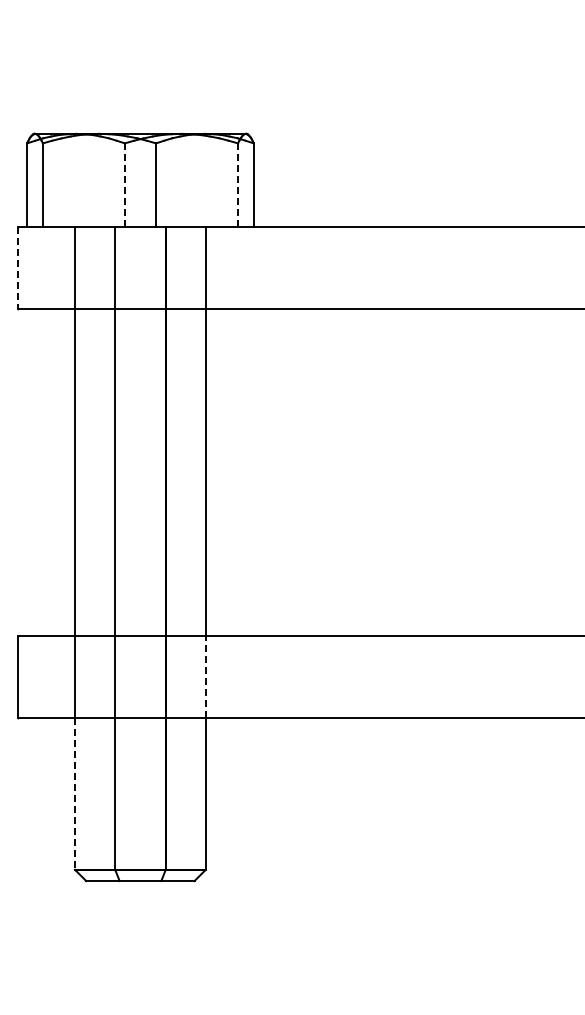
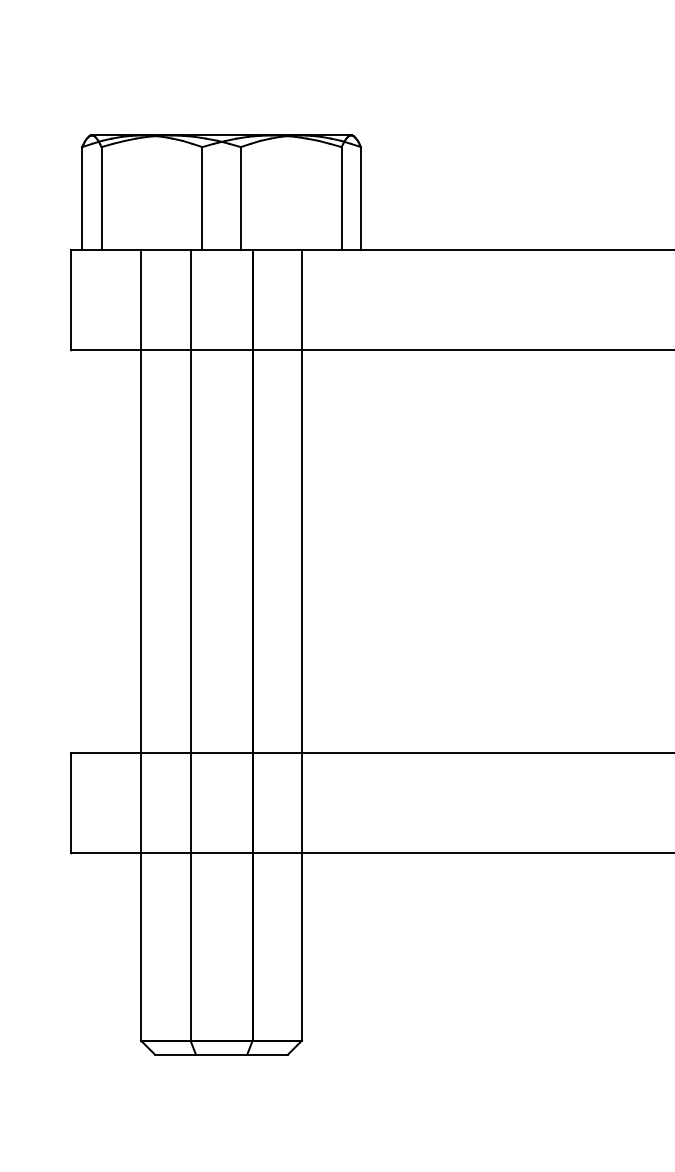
line: (124, 185) -> (201, 198), dashed -> solid
line: (238, 185) -> (342, 198), dashed -> solid
line: (17, 267) -> (70, 299), dashed -> solid
line: (205, 676) -> (301, 802), dashed -> solid
line: (74, 794) -> (140, 948), dashed -> solid

